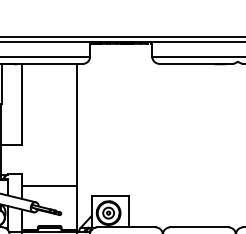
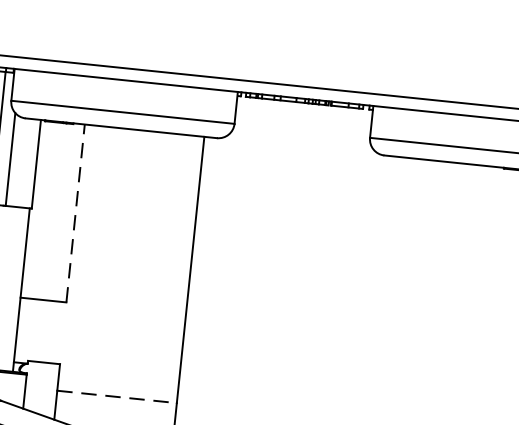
line: (22, 104) -> (75, 213), solid -> dashed
line: (50, 185) -> (118, 396), solid -> dashed

